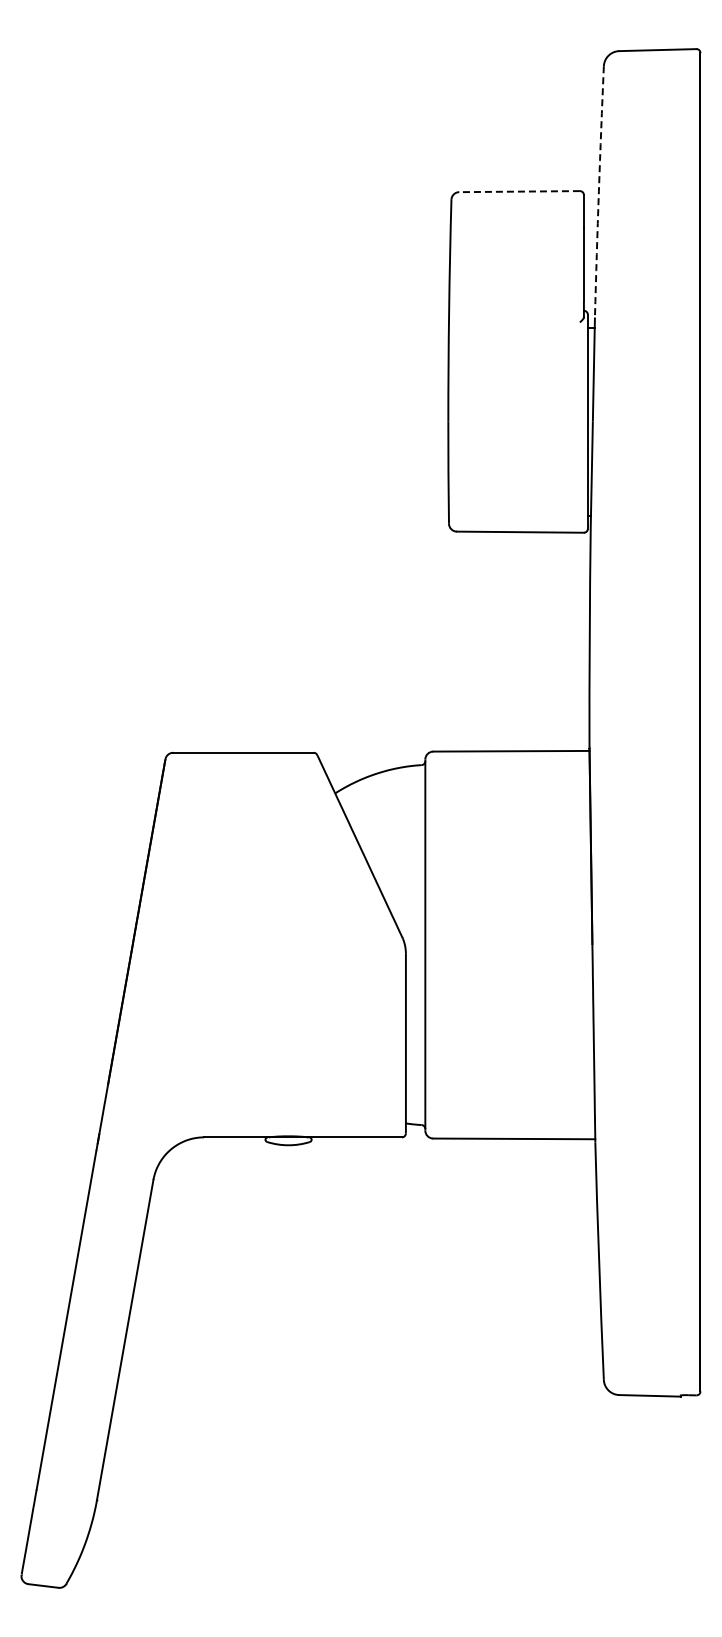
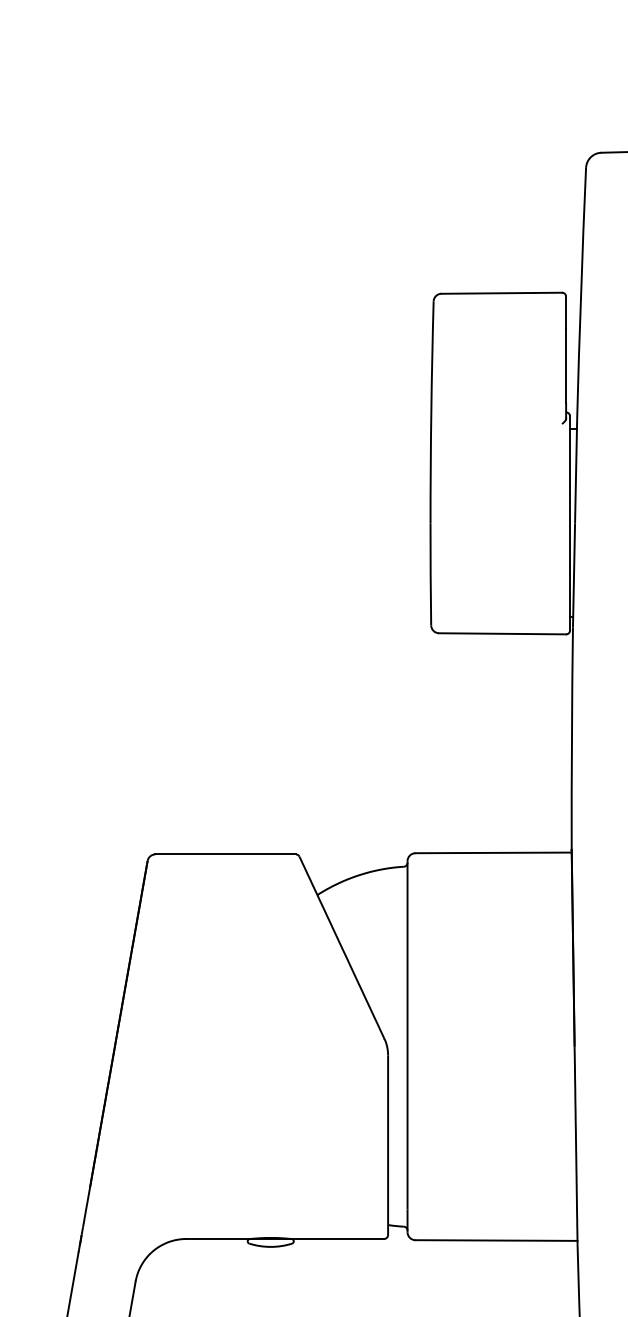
line: (519, 191) -> (501, 293), dashed -> solid
arc: (598, 191) -> (580, 293), dashed -> solid

